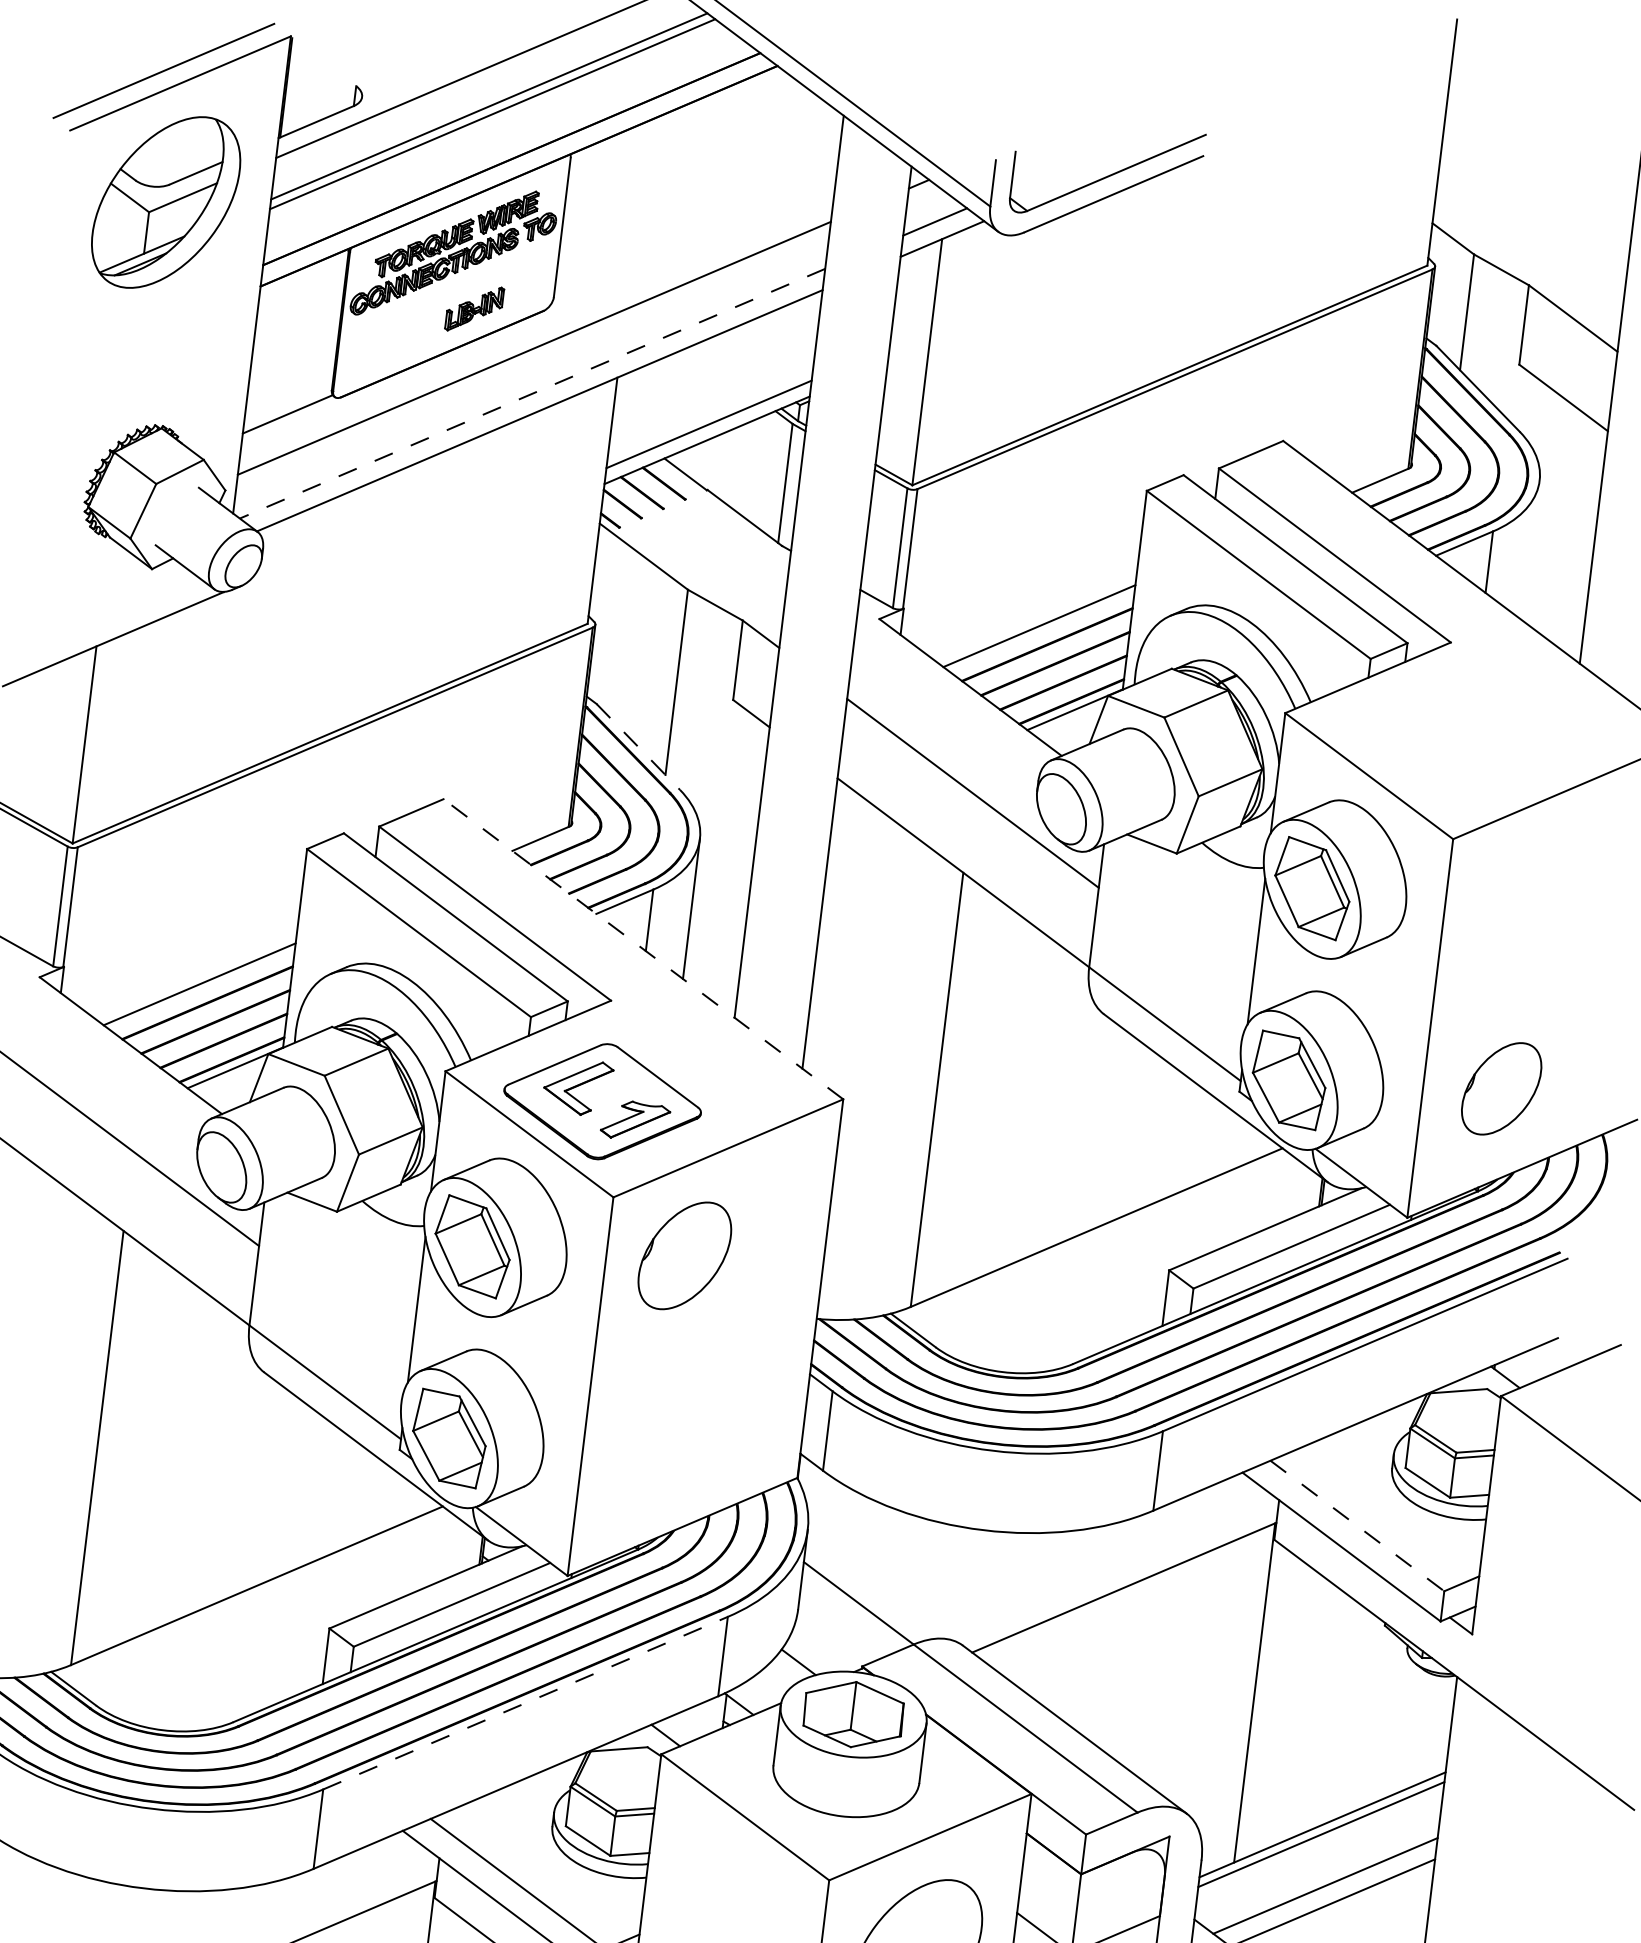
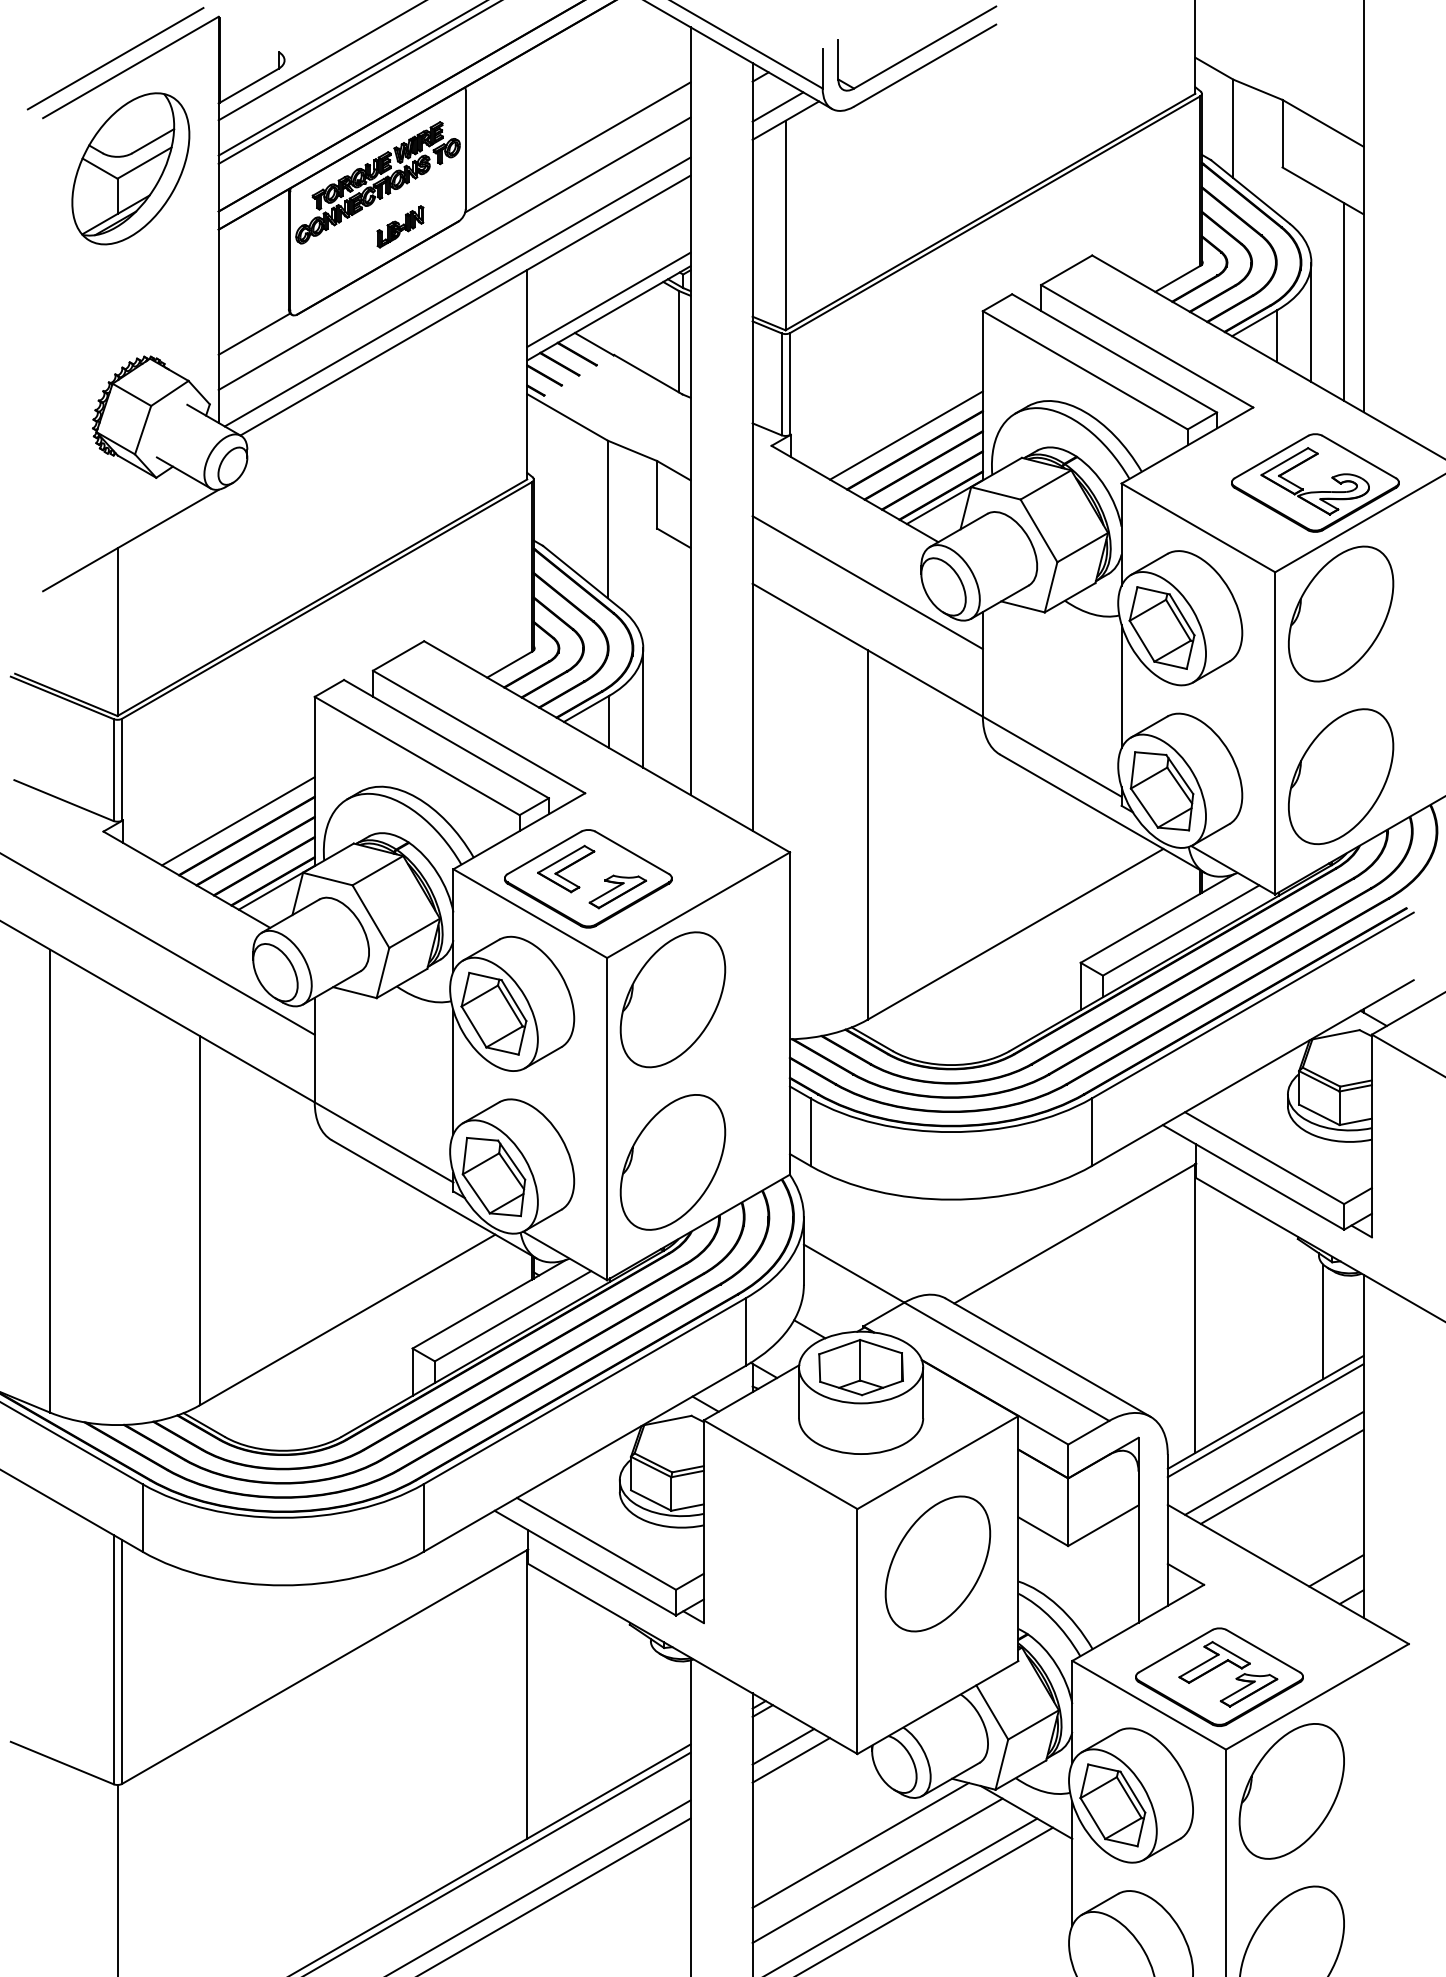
line: (693, 240) -> (577, 147), added
line: (532, 394) -> (457, 292), dashed -> solid
line: (1571, 530) -> (1343, 301), added
line: (1531, 550) -> (1311, 322), added
part: (1513, 739) -> (1315, 482), added
line: (638, 746) -> (582, 577), dashed -> solid
part: (1525, 897) -> (1341, 613), added
line: (642, 948) -> (606, 746), dashed -> solid
part: (1502, 1088) -> (1341, 776), size x1.67
part: (684, 1255) -> (672, 999), size x1.43
part: (661, 1446) -> (672, 1162), added
line: (1357, 1526) -> (1264, 1158), dashed -> solid
line: (525, 1703) -> (584, 1391), dashed -> solid
line: (1403, 1726) -> (1323, 1321), added

